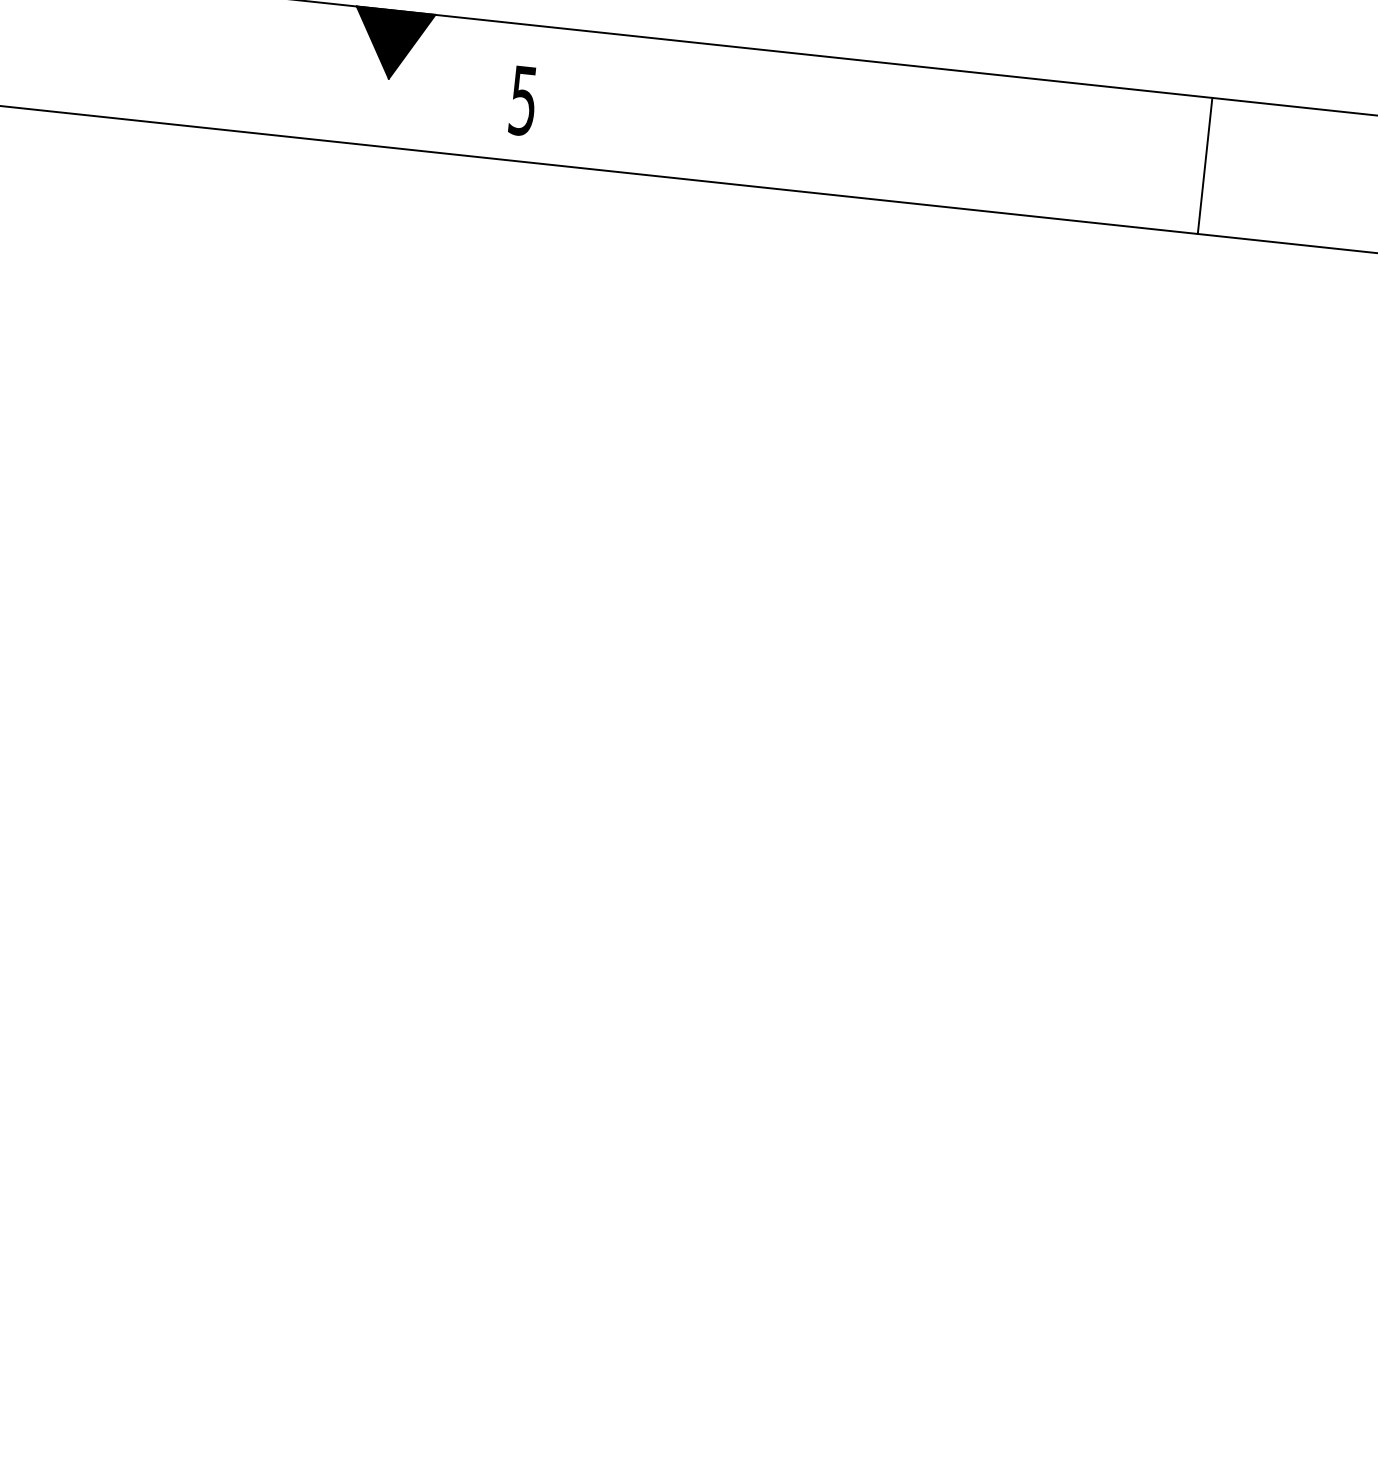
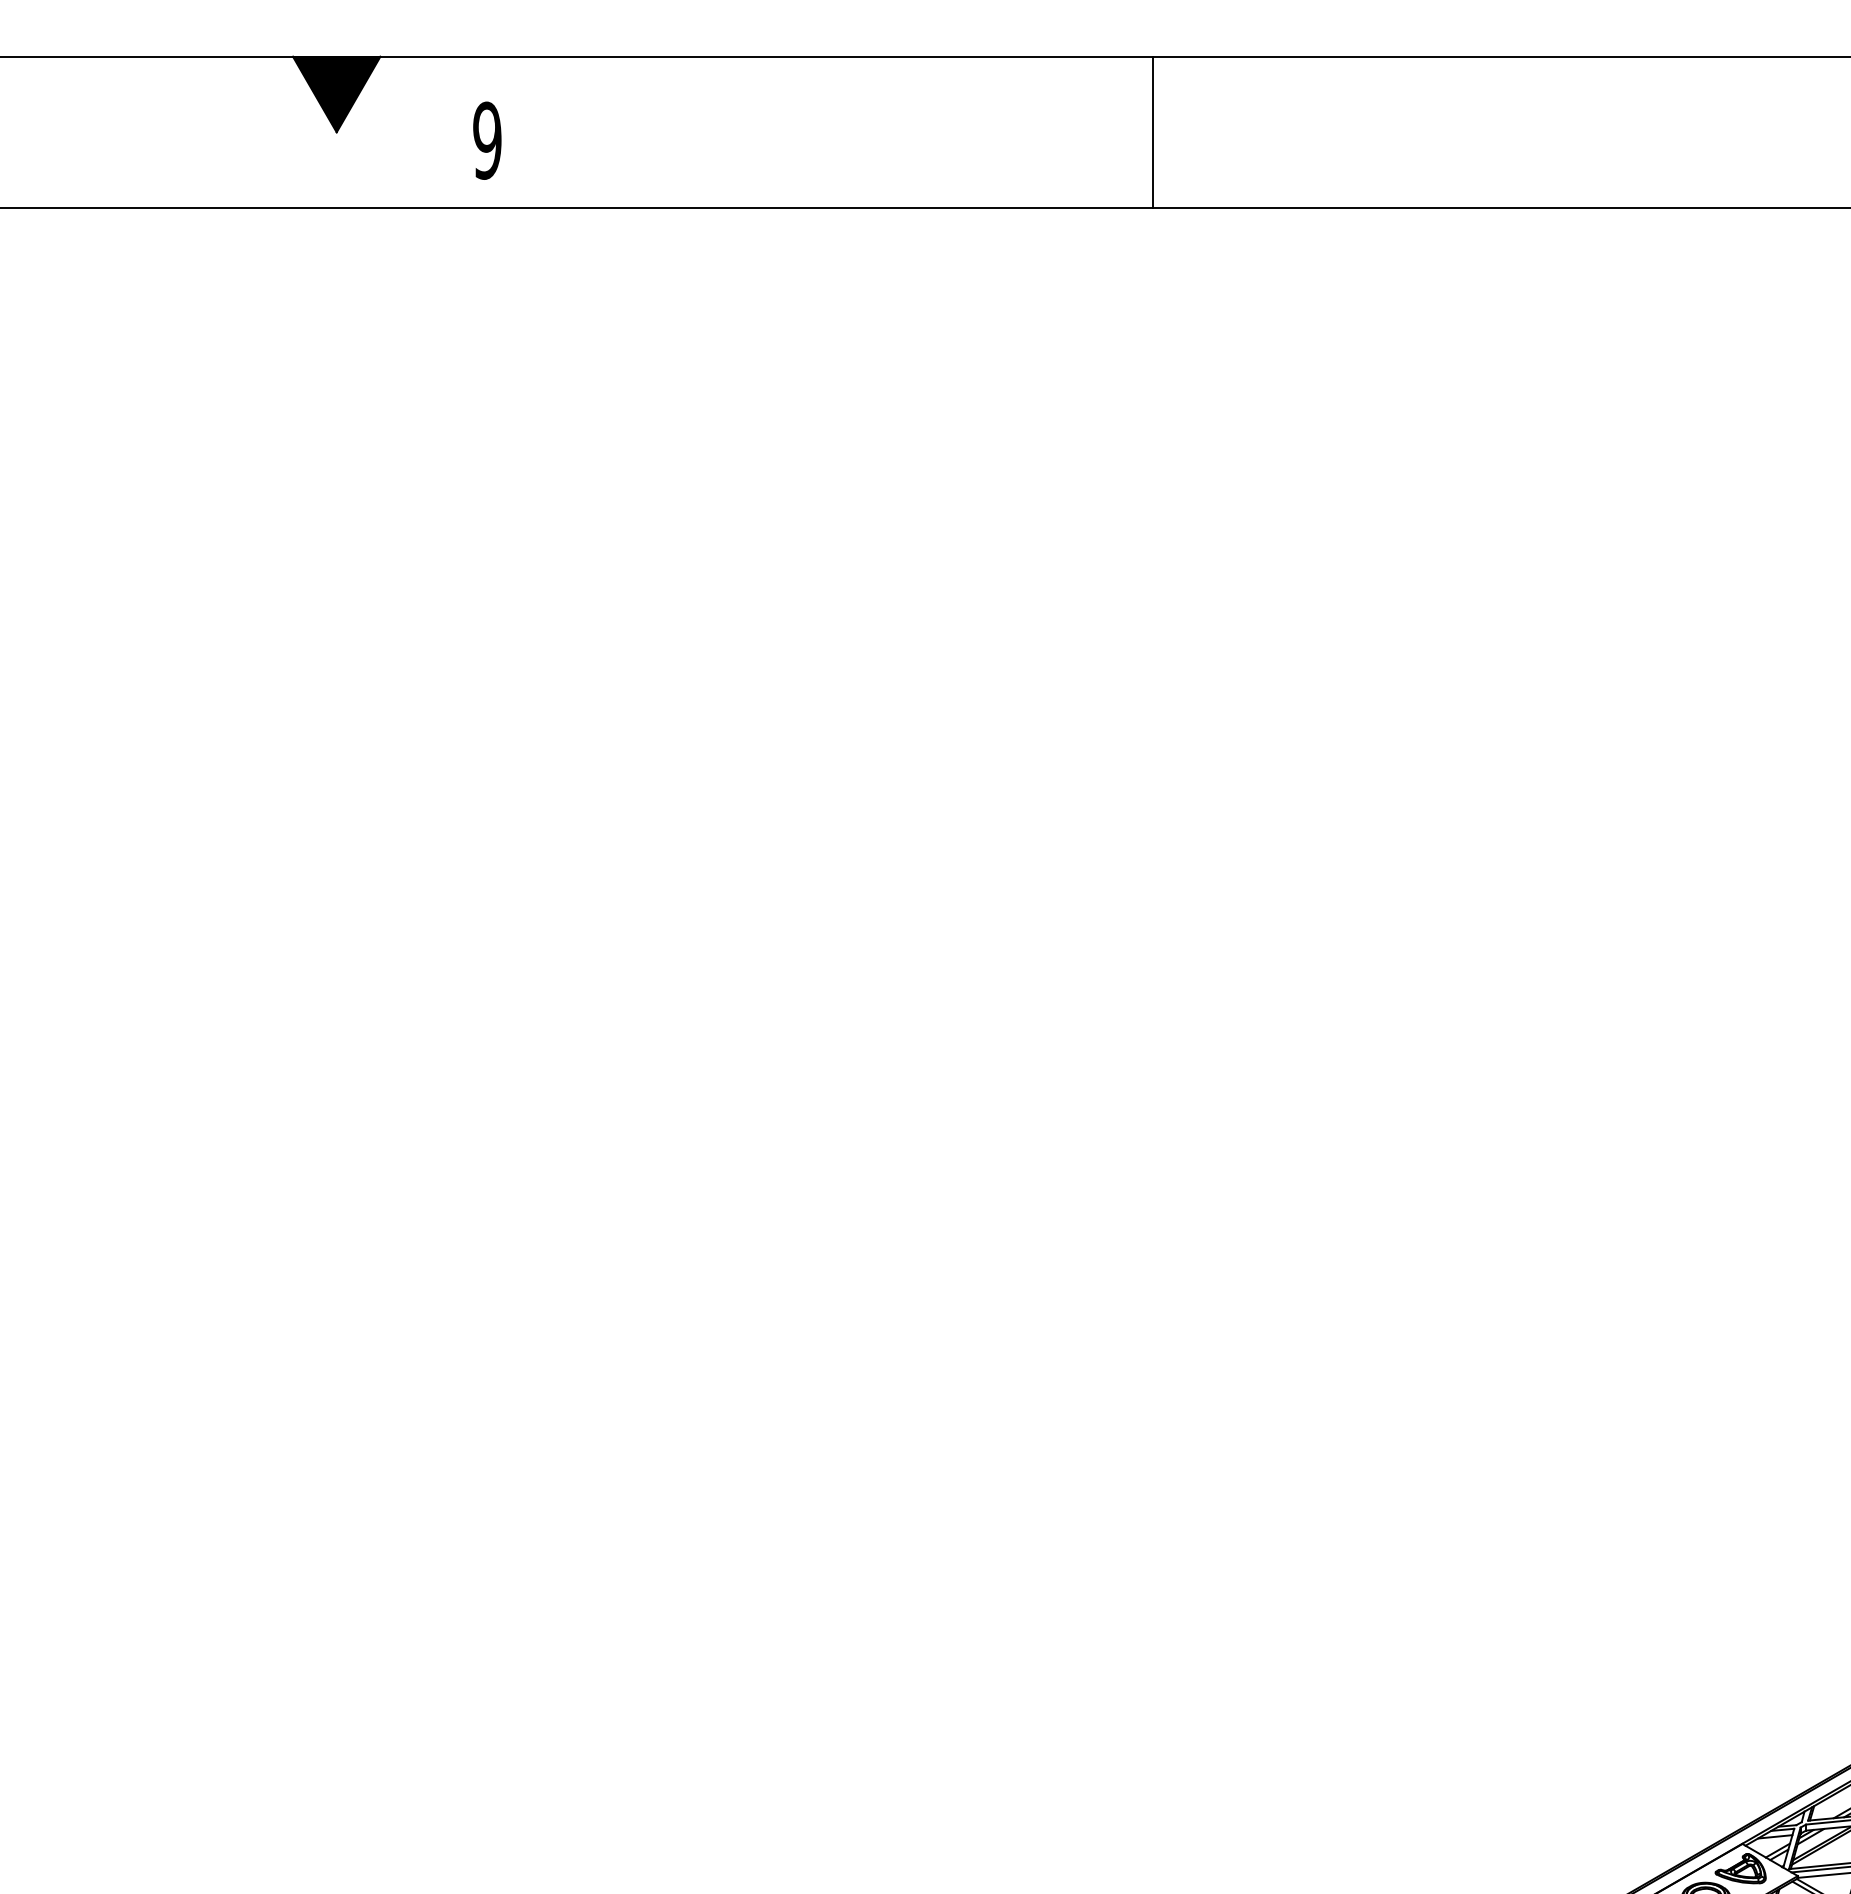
text: (523, 100) -> (487, 140), 5 -> 9
line: (1204, 166) -> (1152, 132), moved

